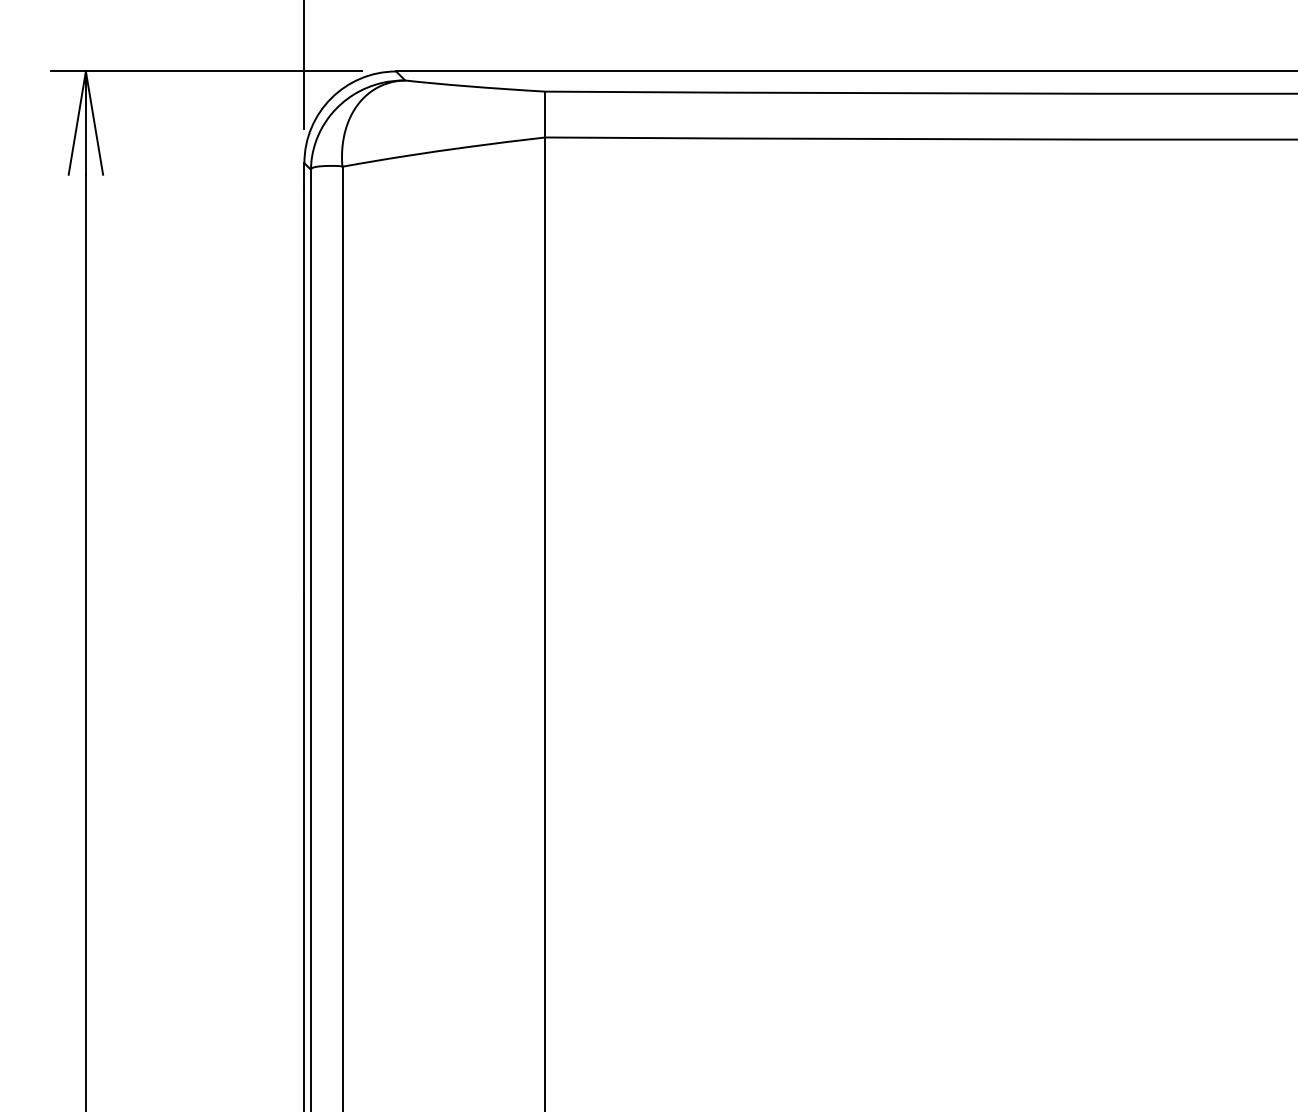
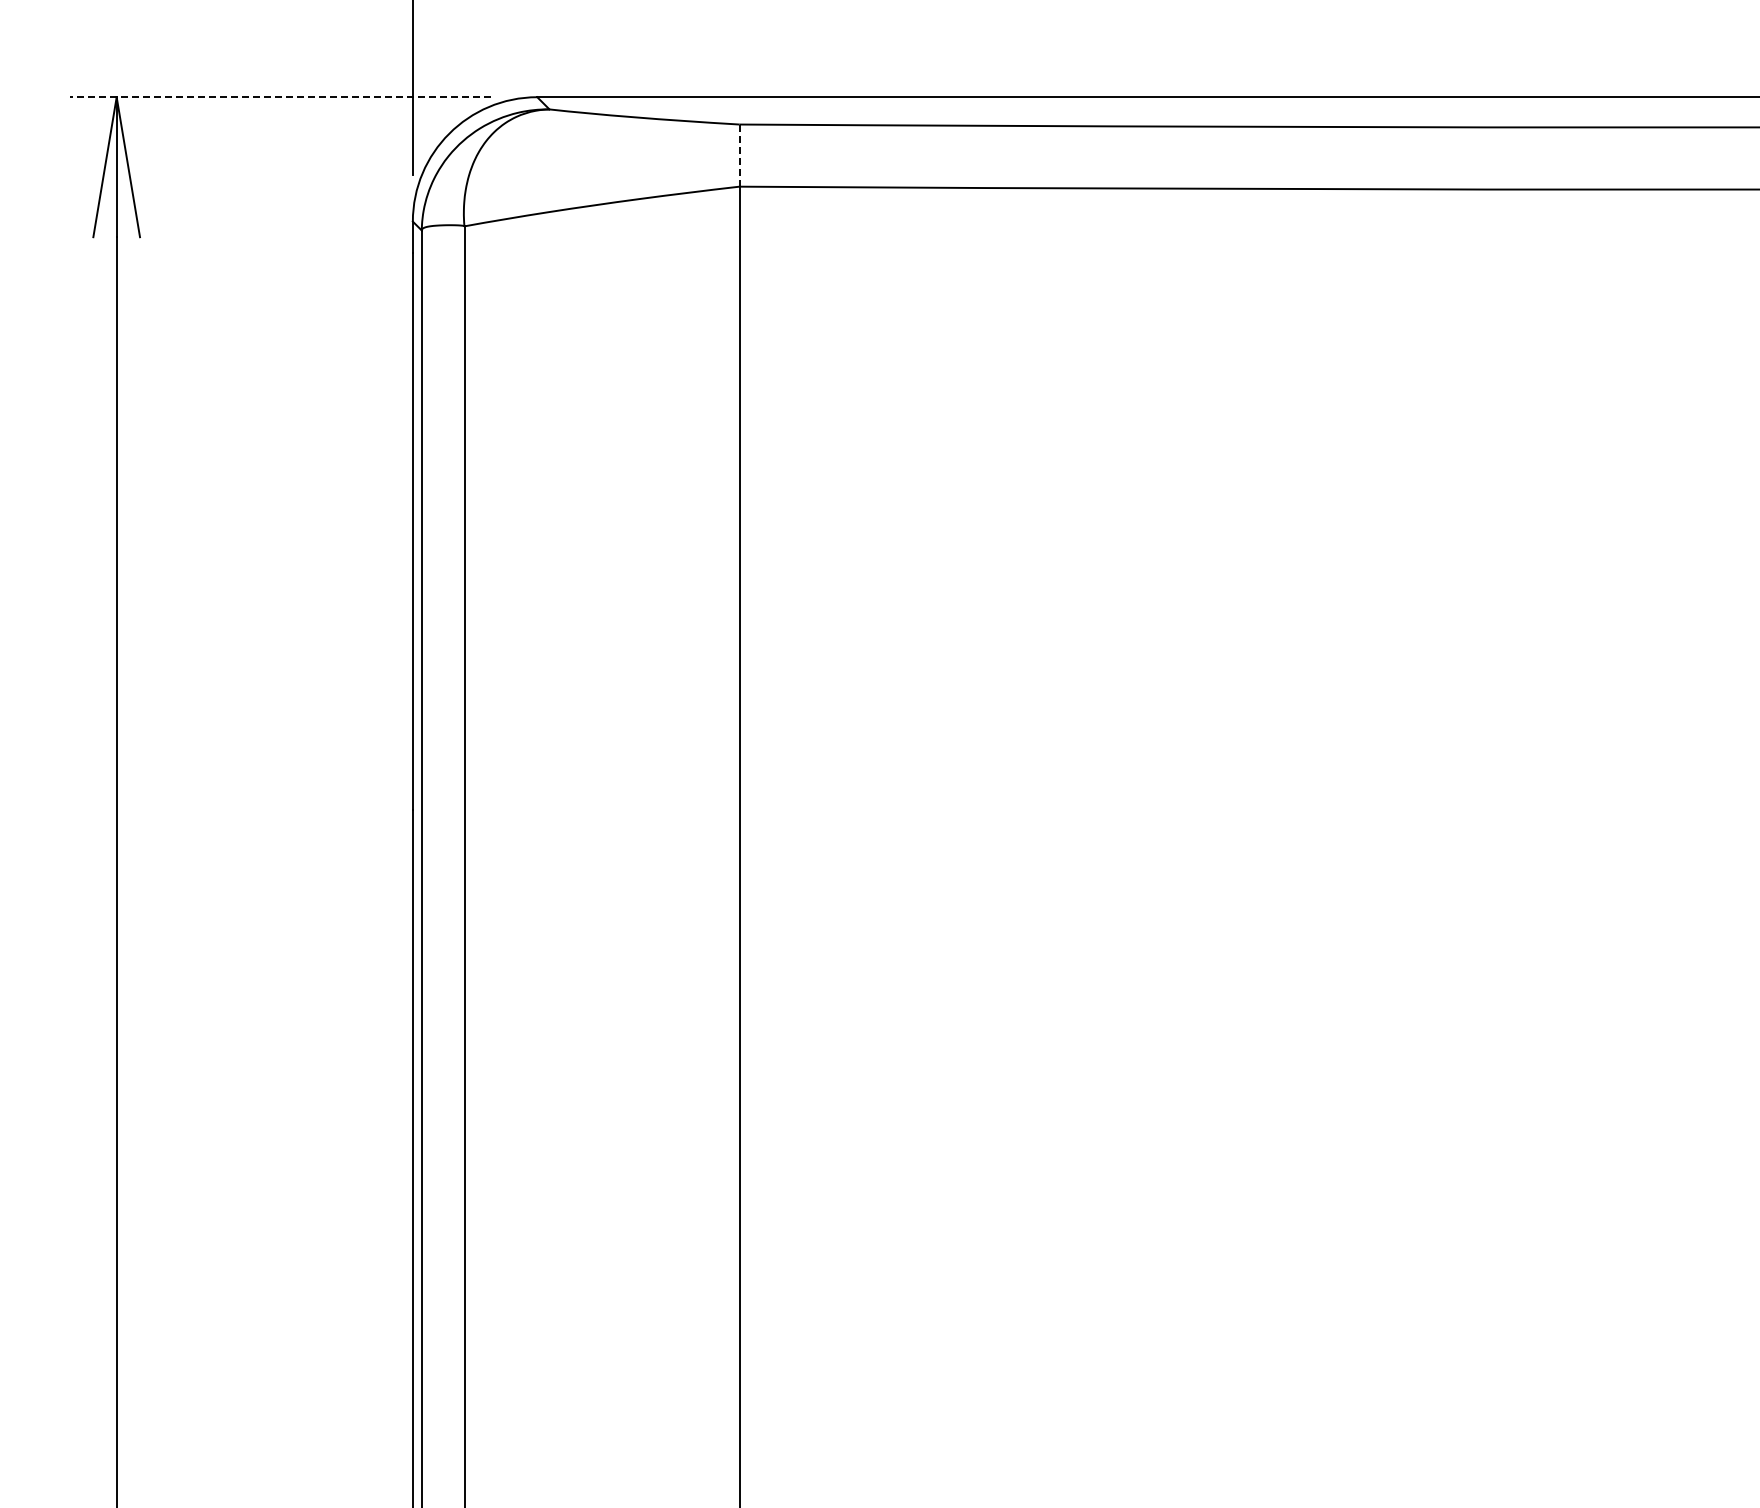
line: (206, 71) -> (279, 97), solid -> dashed
line: (545, 115) -> (739, 156), solid -> dashed

